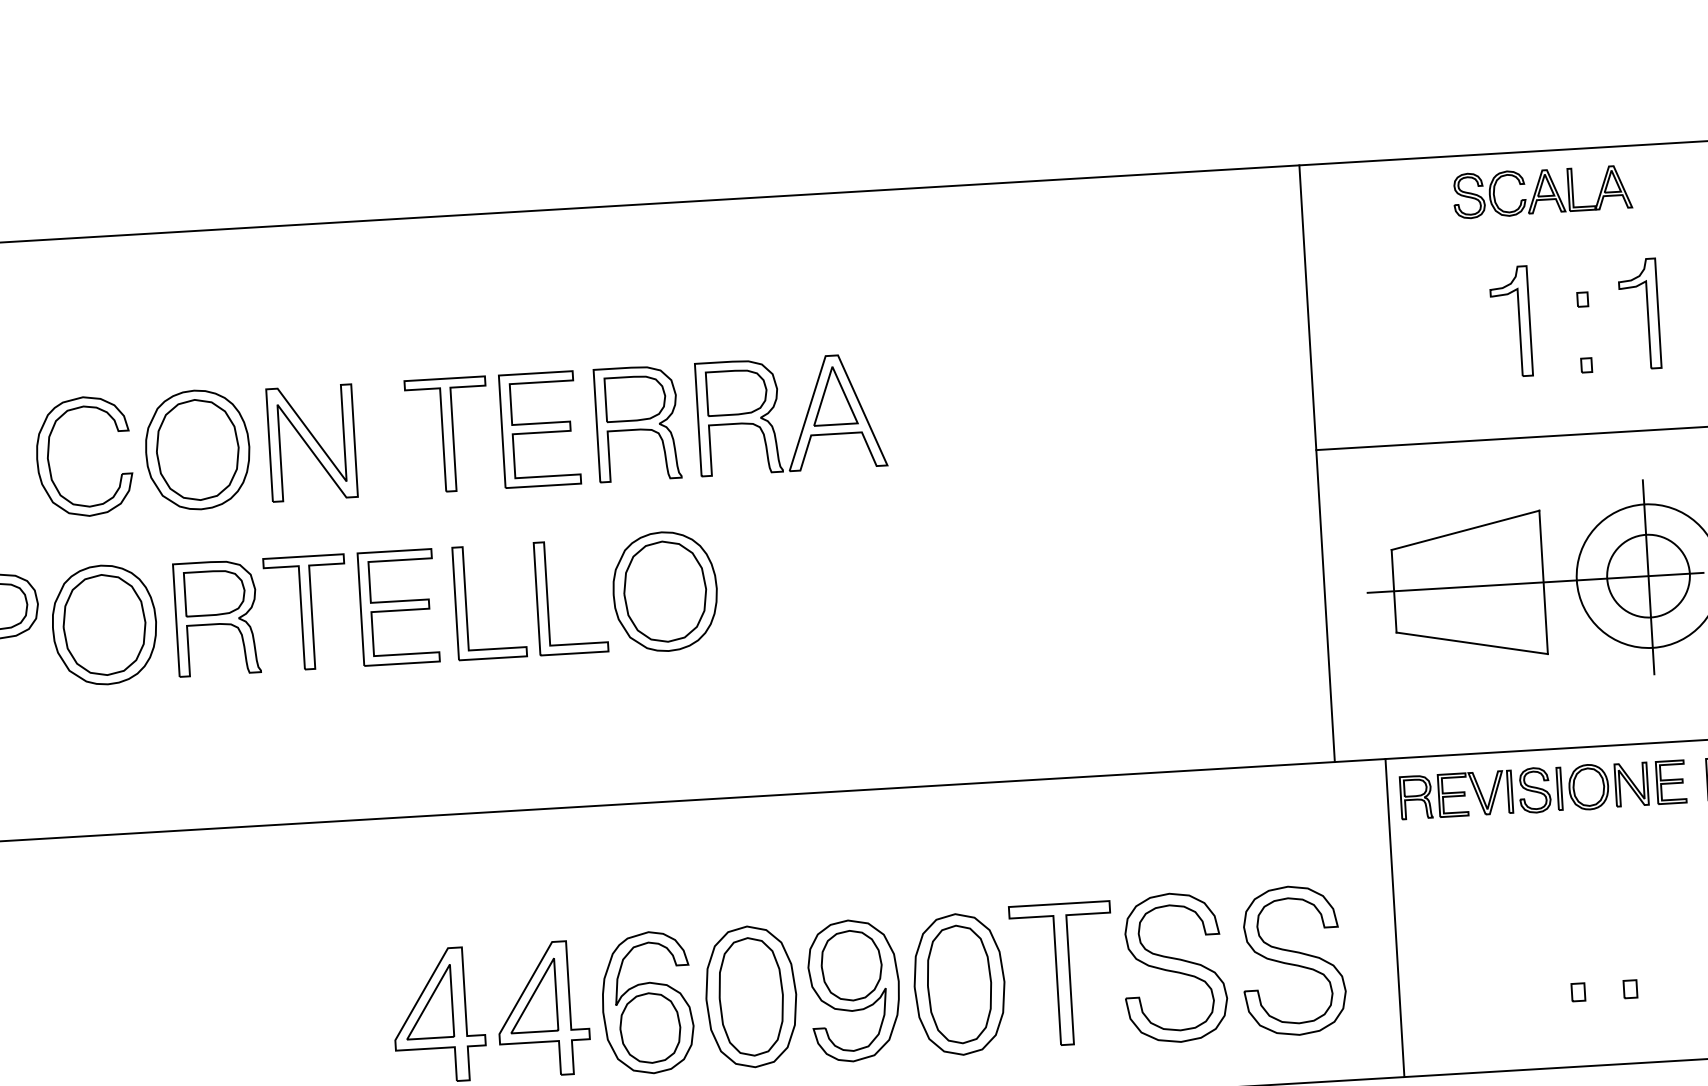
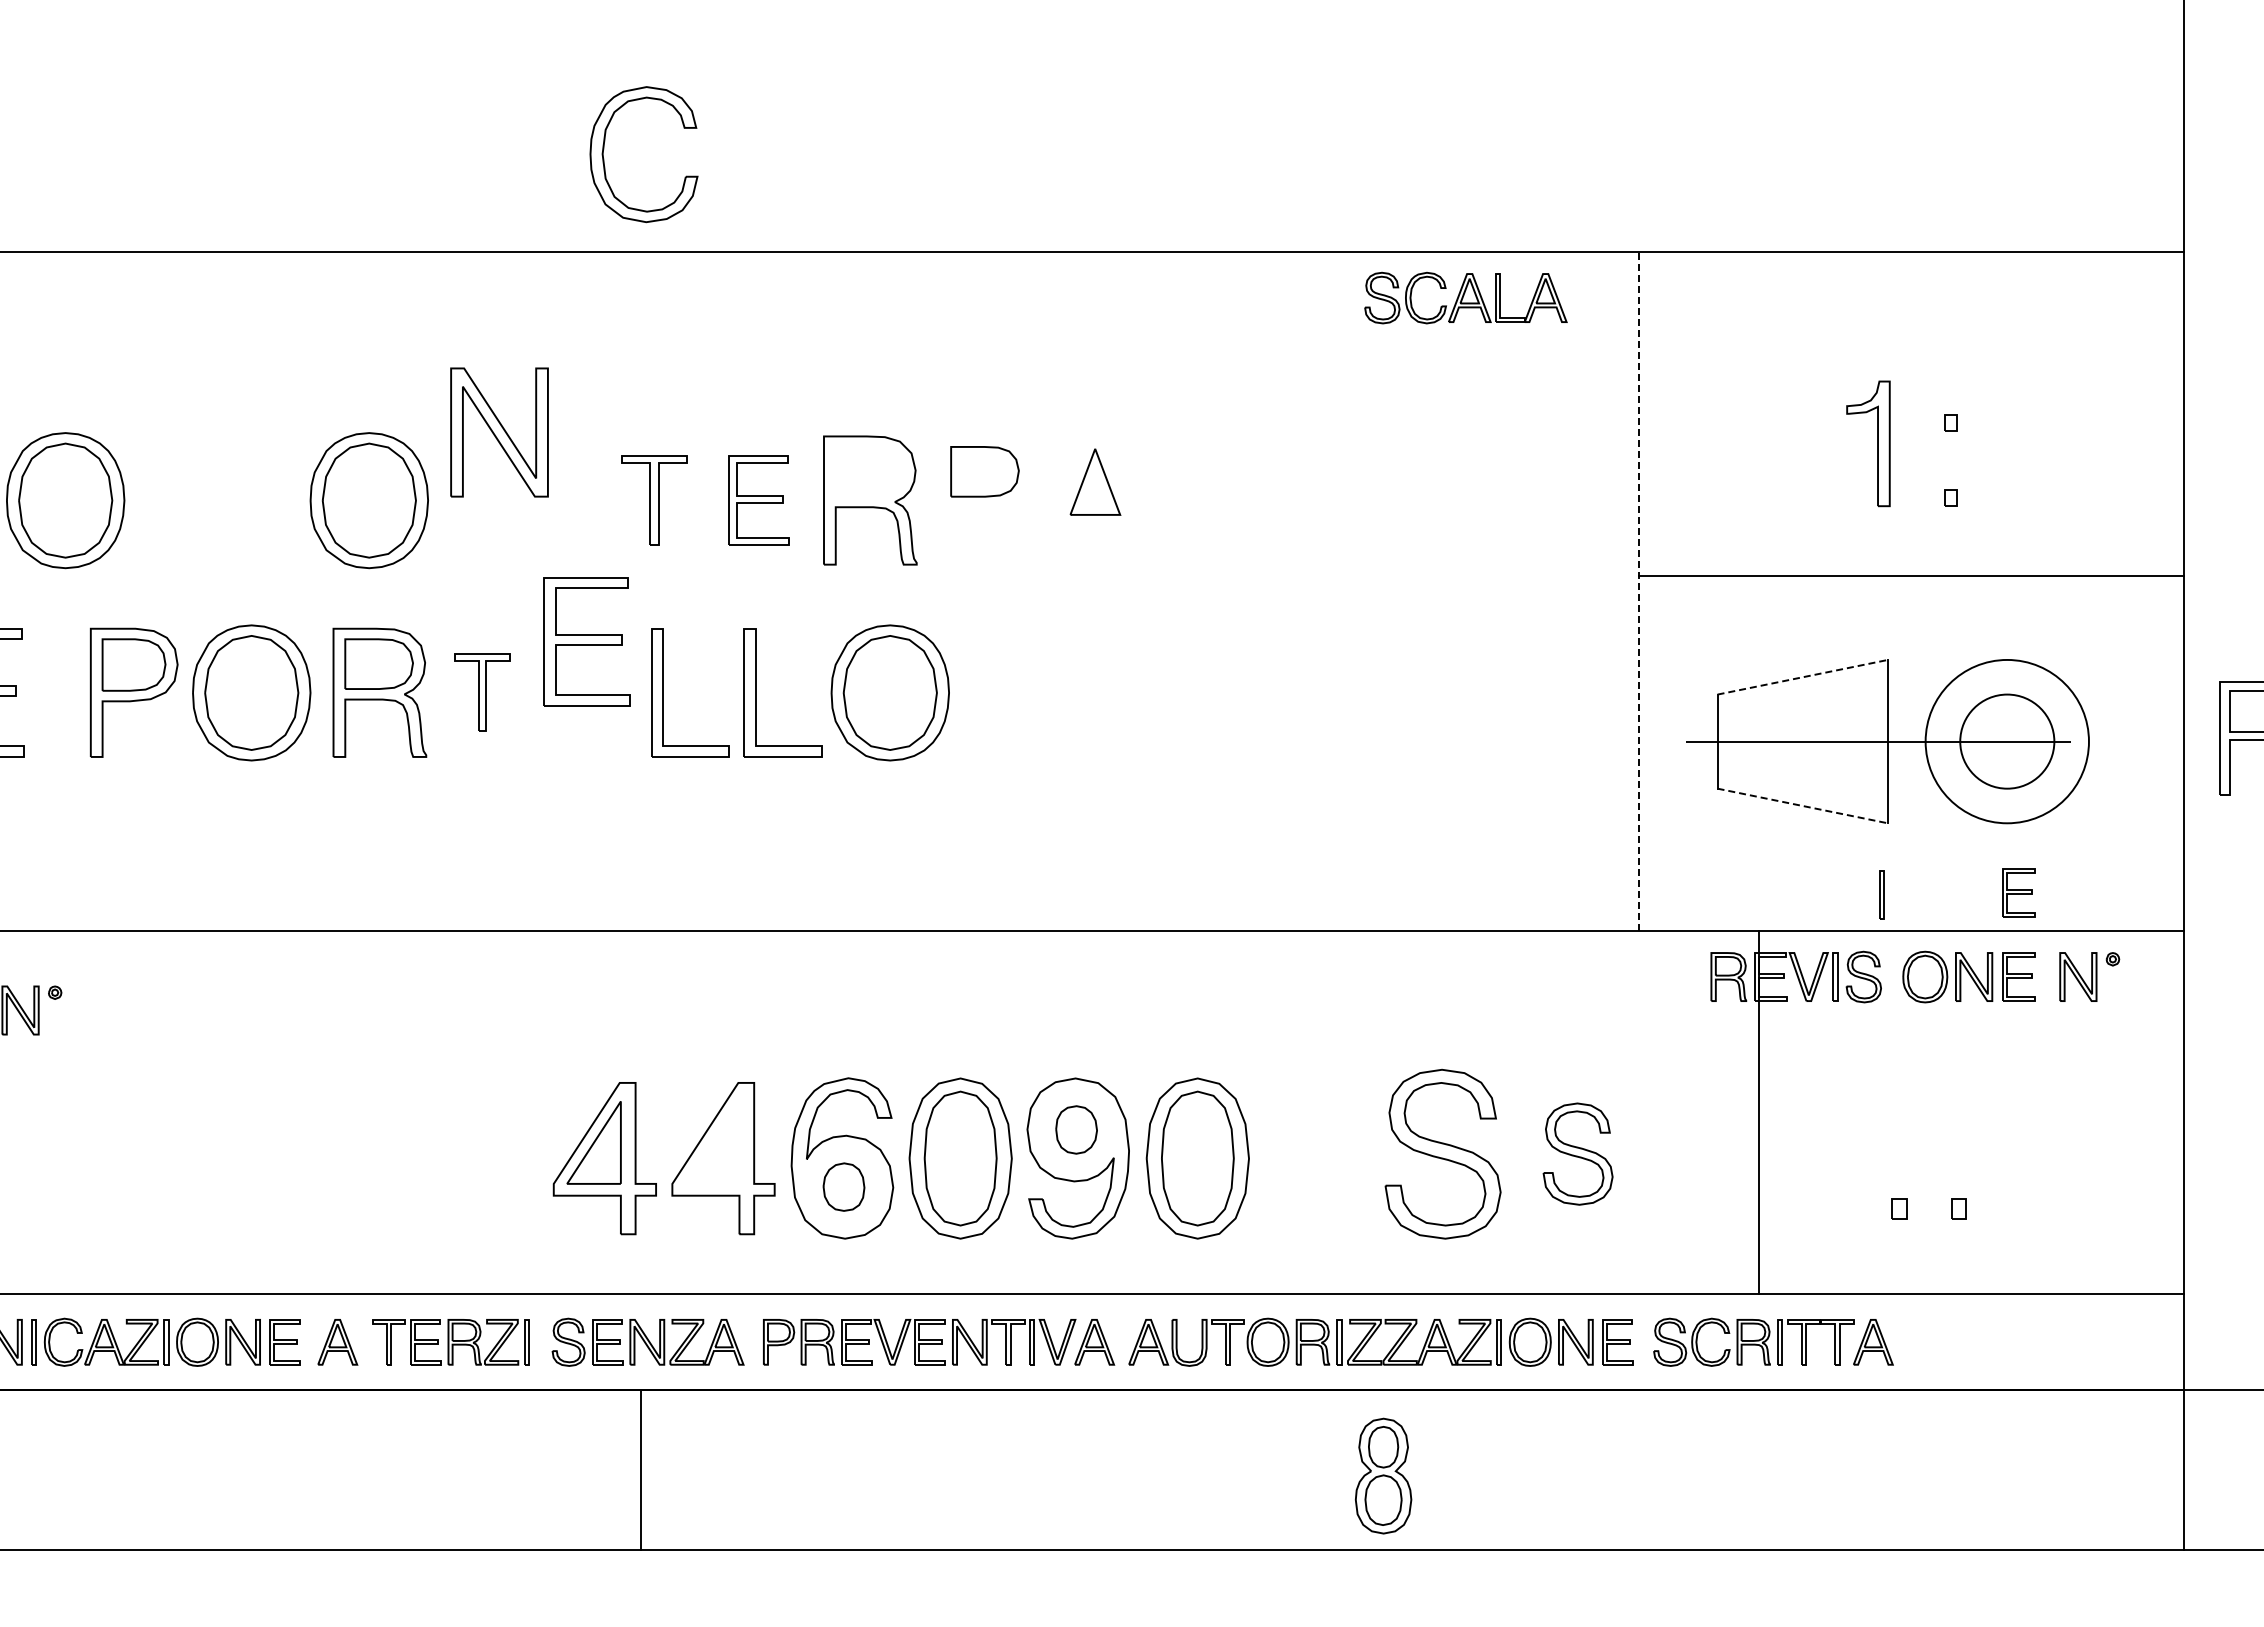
part: (1542, 191) -> (1465, 297), moved
part: (1647, 313) -> (2023, 443), removed
part: (635, 398) -> (869, 471), removed
part: (804, 419) -> (1060, 506), removed
part: (539, 429) -> (758, 500), size x0.7
part: (448, 435) -> (654, 500), size x0.7
part: (312, 443) -> (499, 432), moved
part: (49, 462) -> (604, 158), moved
line: (1316, 463) -> (1638, 591), solid -> dashed
line: (1465, 530) -> (1802, 677), solid -> dashed
line: (1648, 576) -> (2007, 742), removed
part: (398, 607) -> (586, 641), moved
part: (306, 612) -> (481, 692), size x0.6
line: (1472, 642) -> (1802, 805), solid -> dashed
part: (1666, 708) -> (2018, 892), added
part: (1559, 788) -> (1881, 894), moved
line: (1394, 918) -> (1759, 1112), moved
part: (1292, 960) -> (1577, 1153), size x0.6
part: (851, 965) -> (1076, 1129), size x0.6
part: (1063, 973) -> (1316, 1153), removed
part: (532, 995) -> (712, 1142), removed
part: (649, 1027) -> (843, 1186), size x0.6

